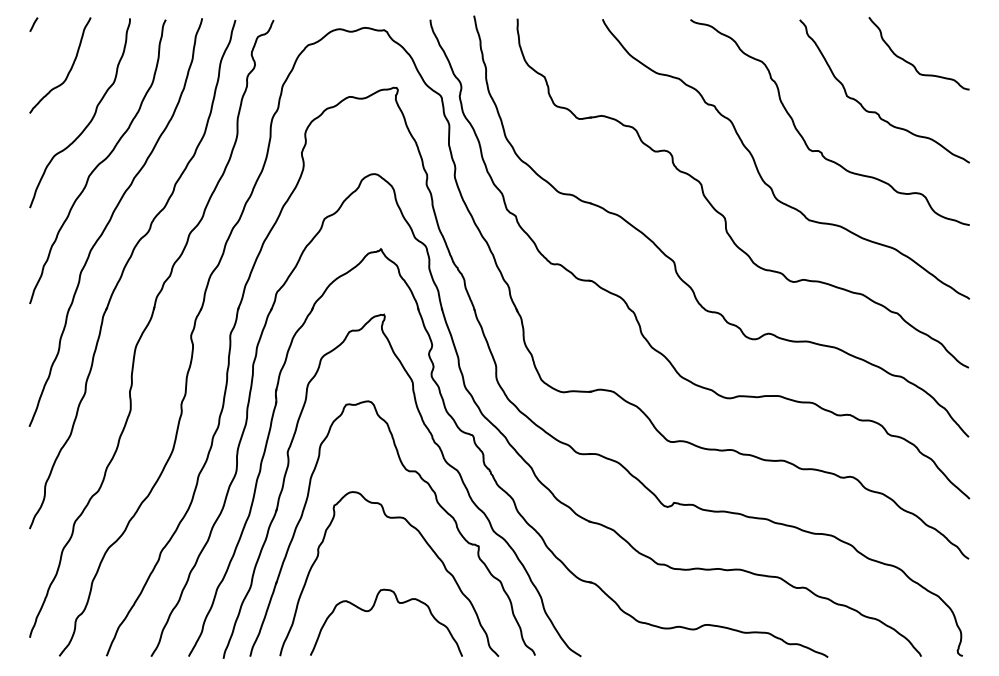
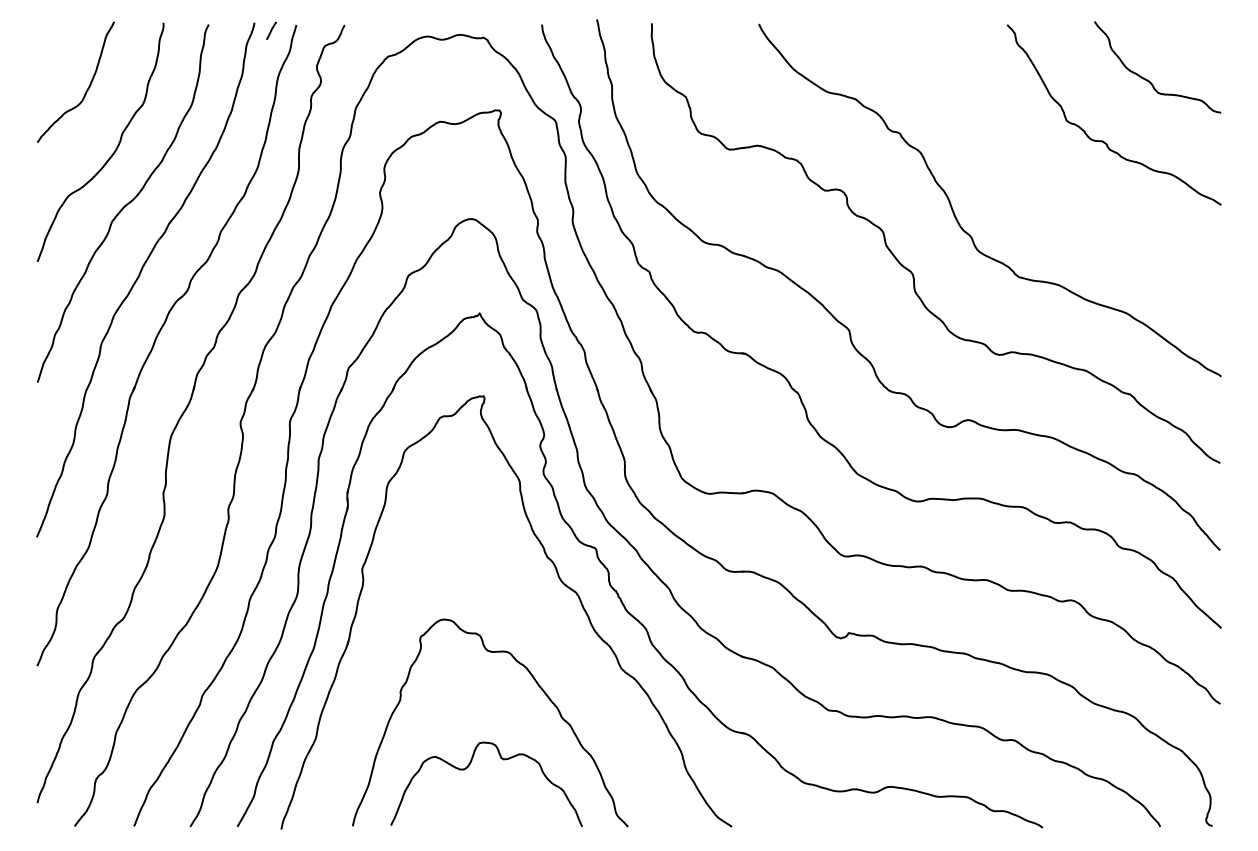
line: (33, 24) -> (271, 30), moved
curve: (819, 150) -> (1032, 189), removed
part: (437, 503) -> (550, 633), removed

